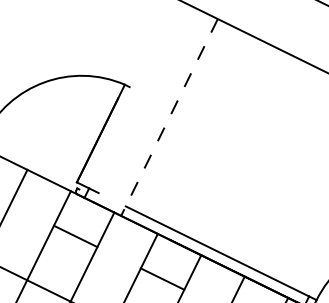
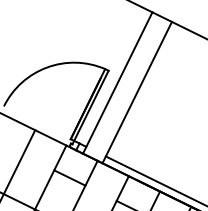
line: (142, 103) -> (117, 82), added
line: (169, 117) -> (137, 92), dashed -> solid
line: (104, 138) -> (90, 107), added

